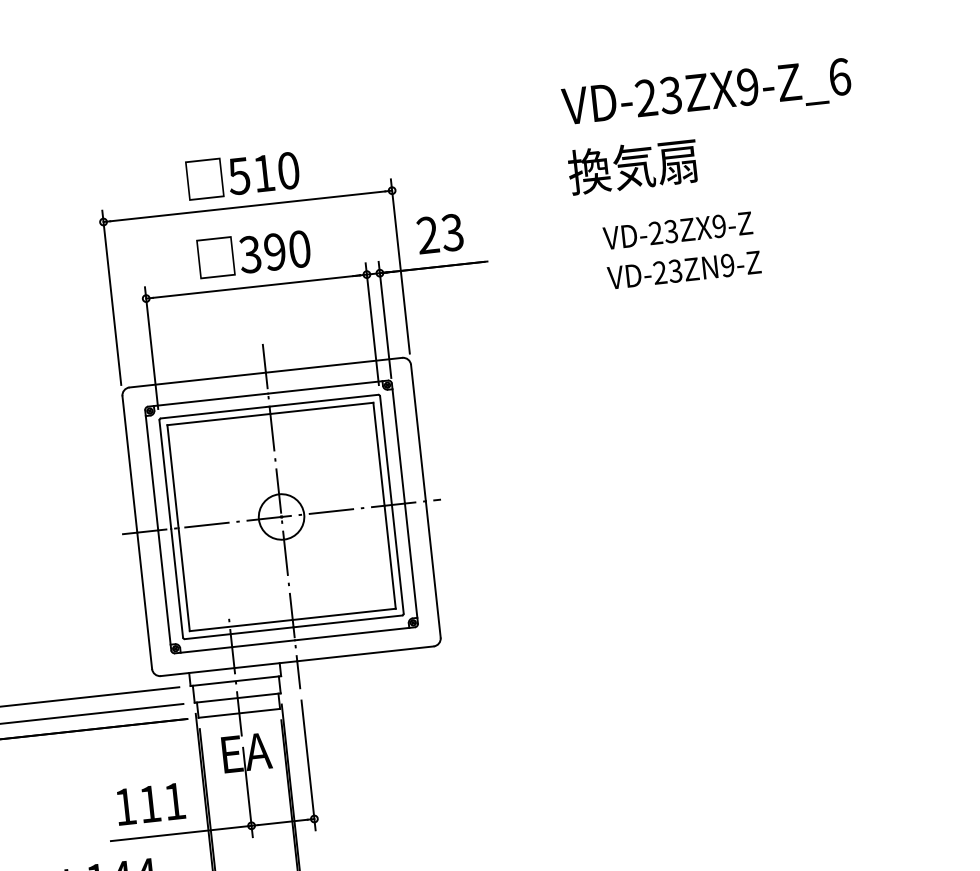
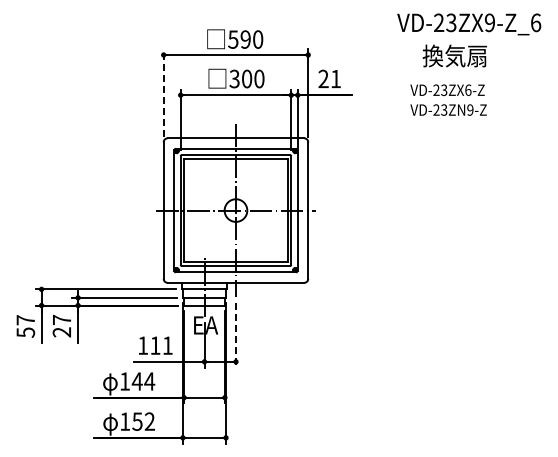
text: (632, 165) -> (454, 55), moved
text: (263, 173) -> (245, 39), 510 -> 590
text: (719, 226) -> (468, 90), VD-23ZX9-Z -> VD-23ZX6-Z
text: (451, 231) -> (335, 78), 23 -> 21
text: (275, 250) -> (247, 78), 390 -> 300
line: (111, 296) -> (163, 92), solid -> dashed
line: (307, 766) -> (235, 335), solid -> dashed

